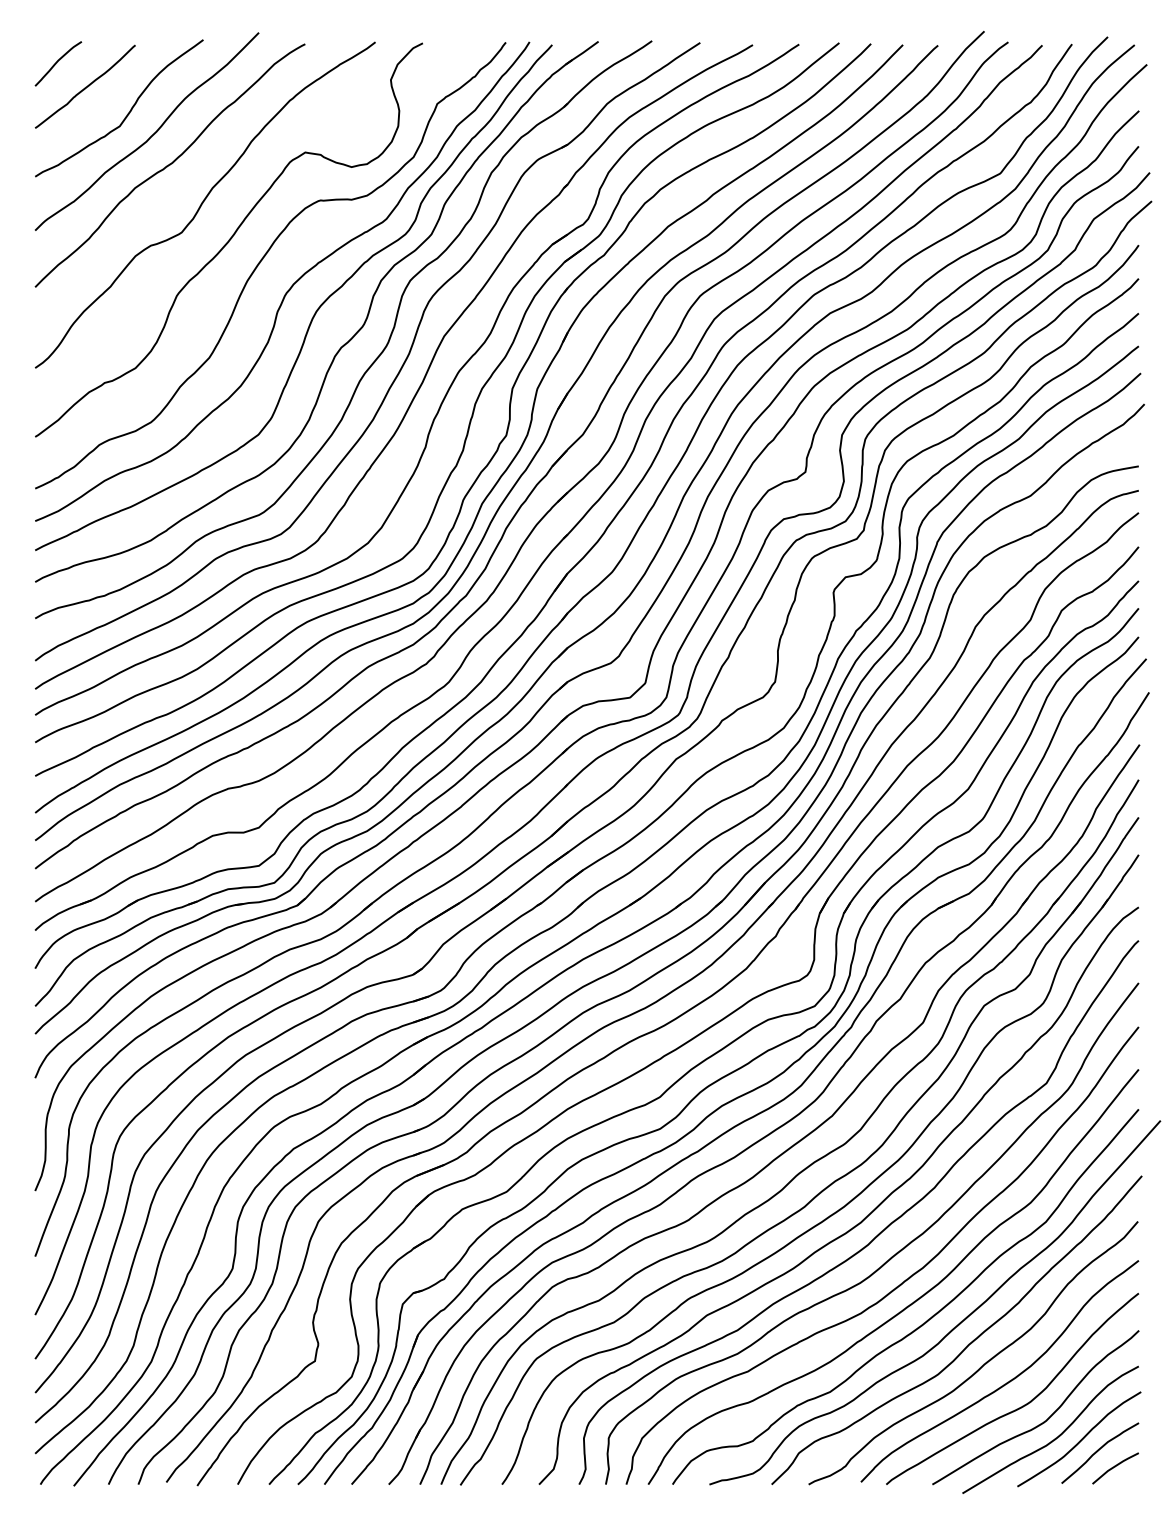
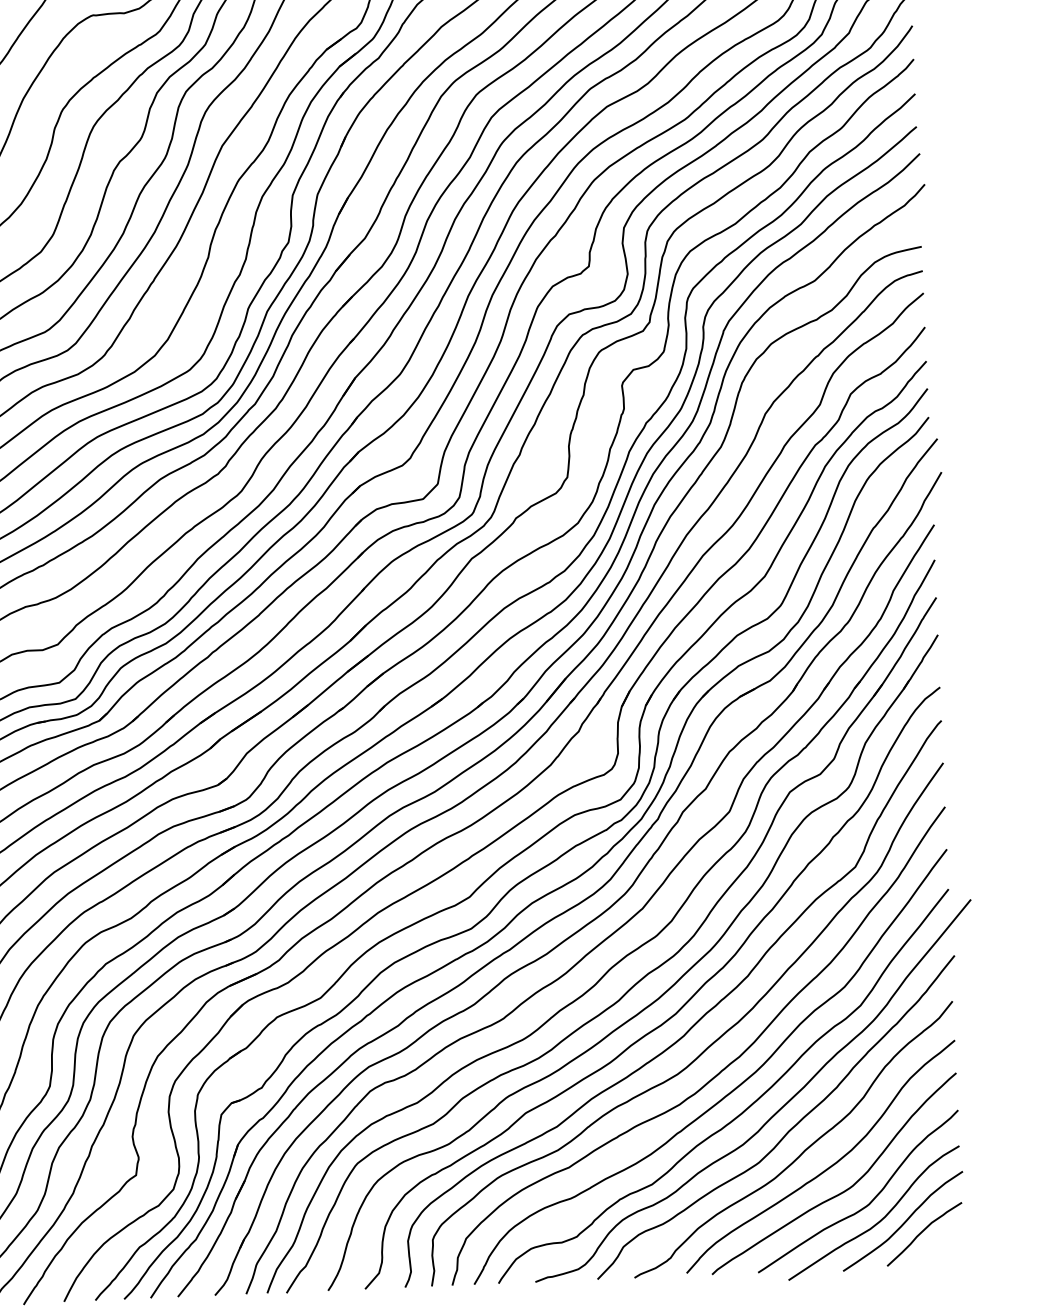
line: (1115, 1467) -> (940, 1247), removed

